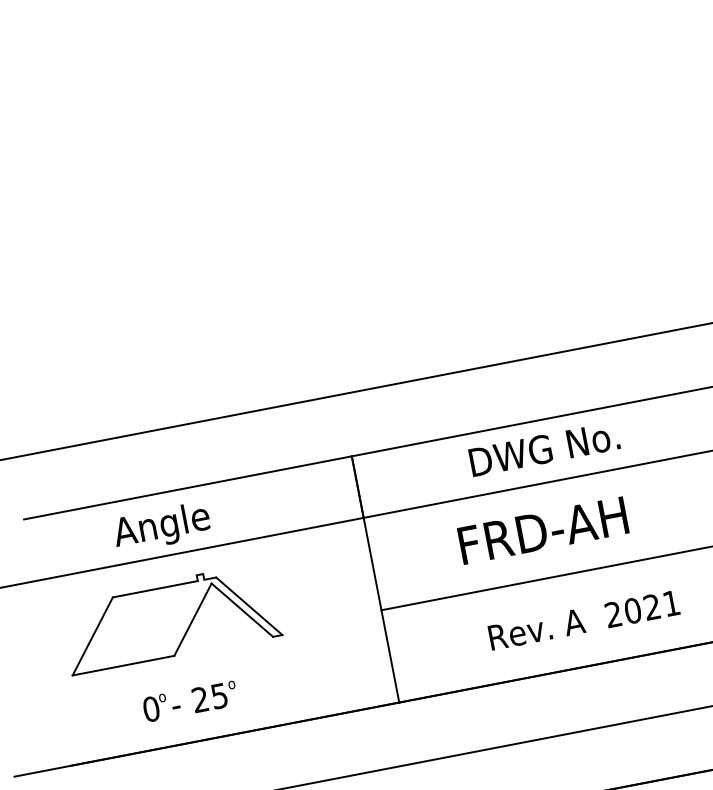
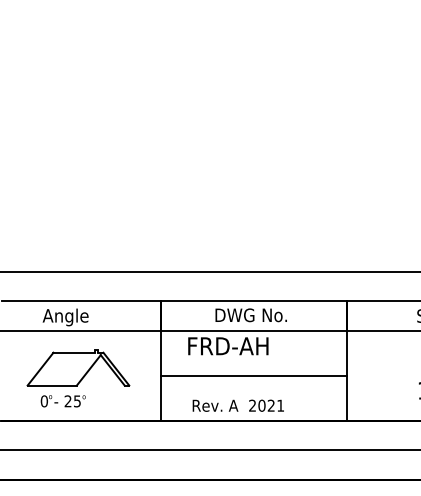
text: (543, 531) -> (228, 346), moved
part: (170, 617) -> (78, 367), moved
text: (582, 620) -> (237, 405), moved

